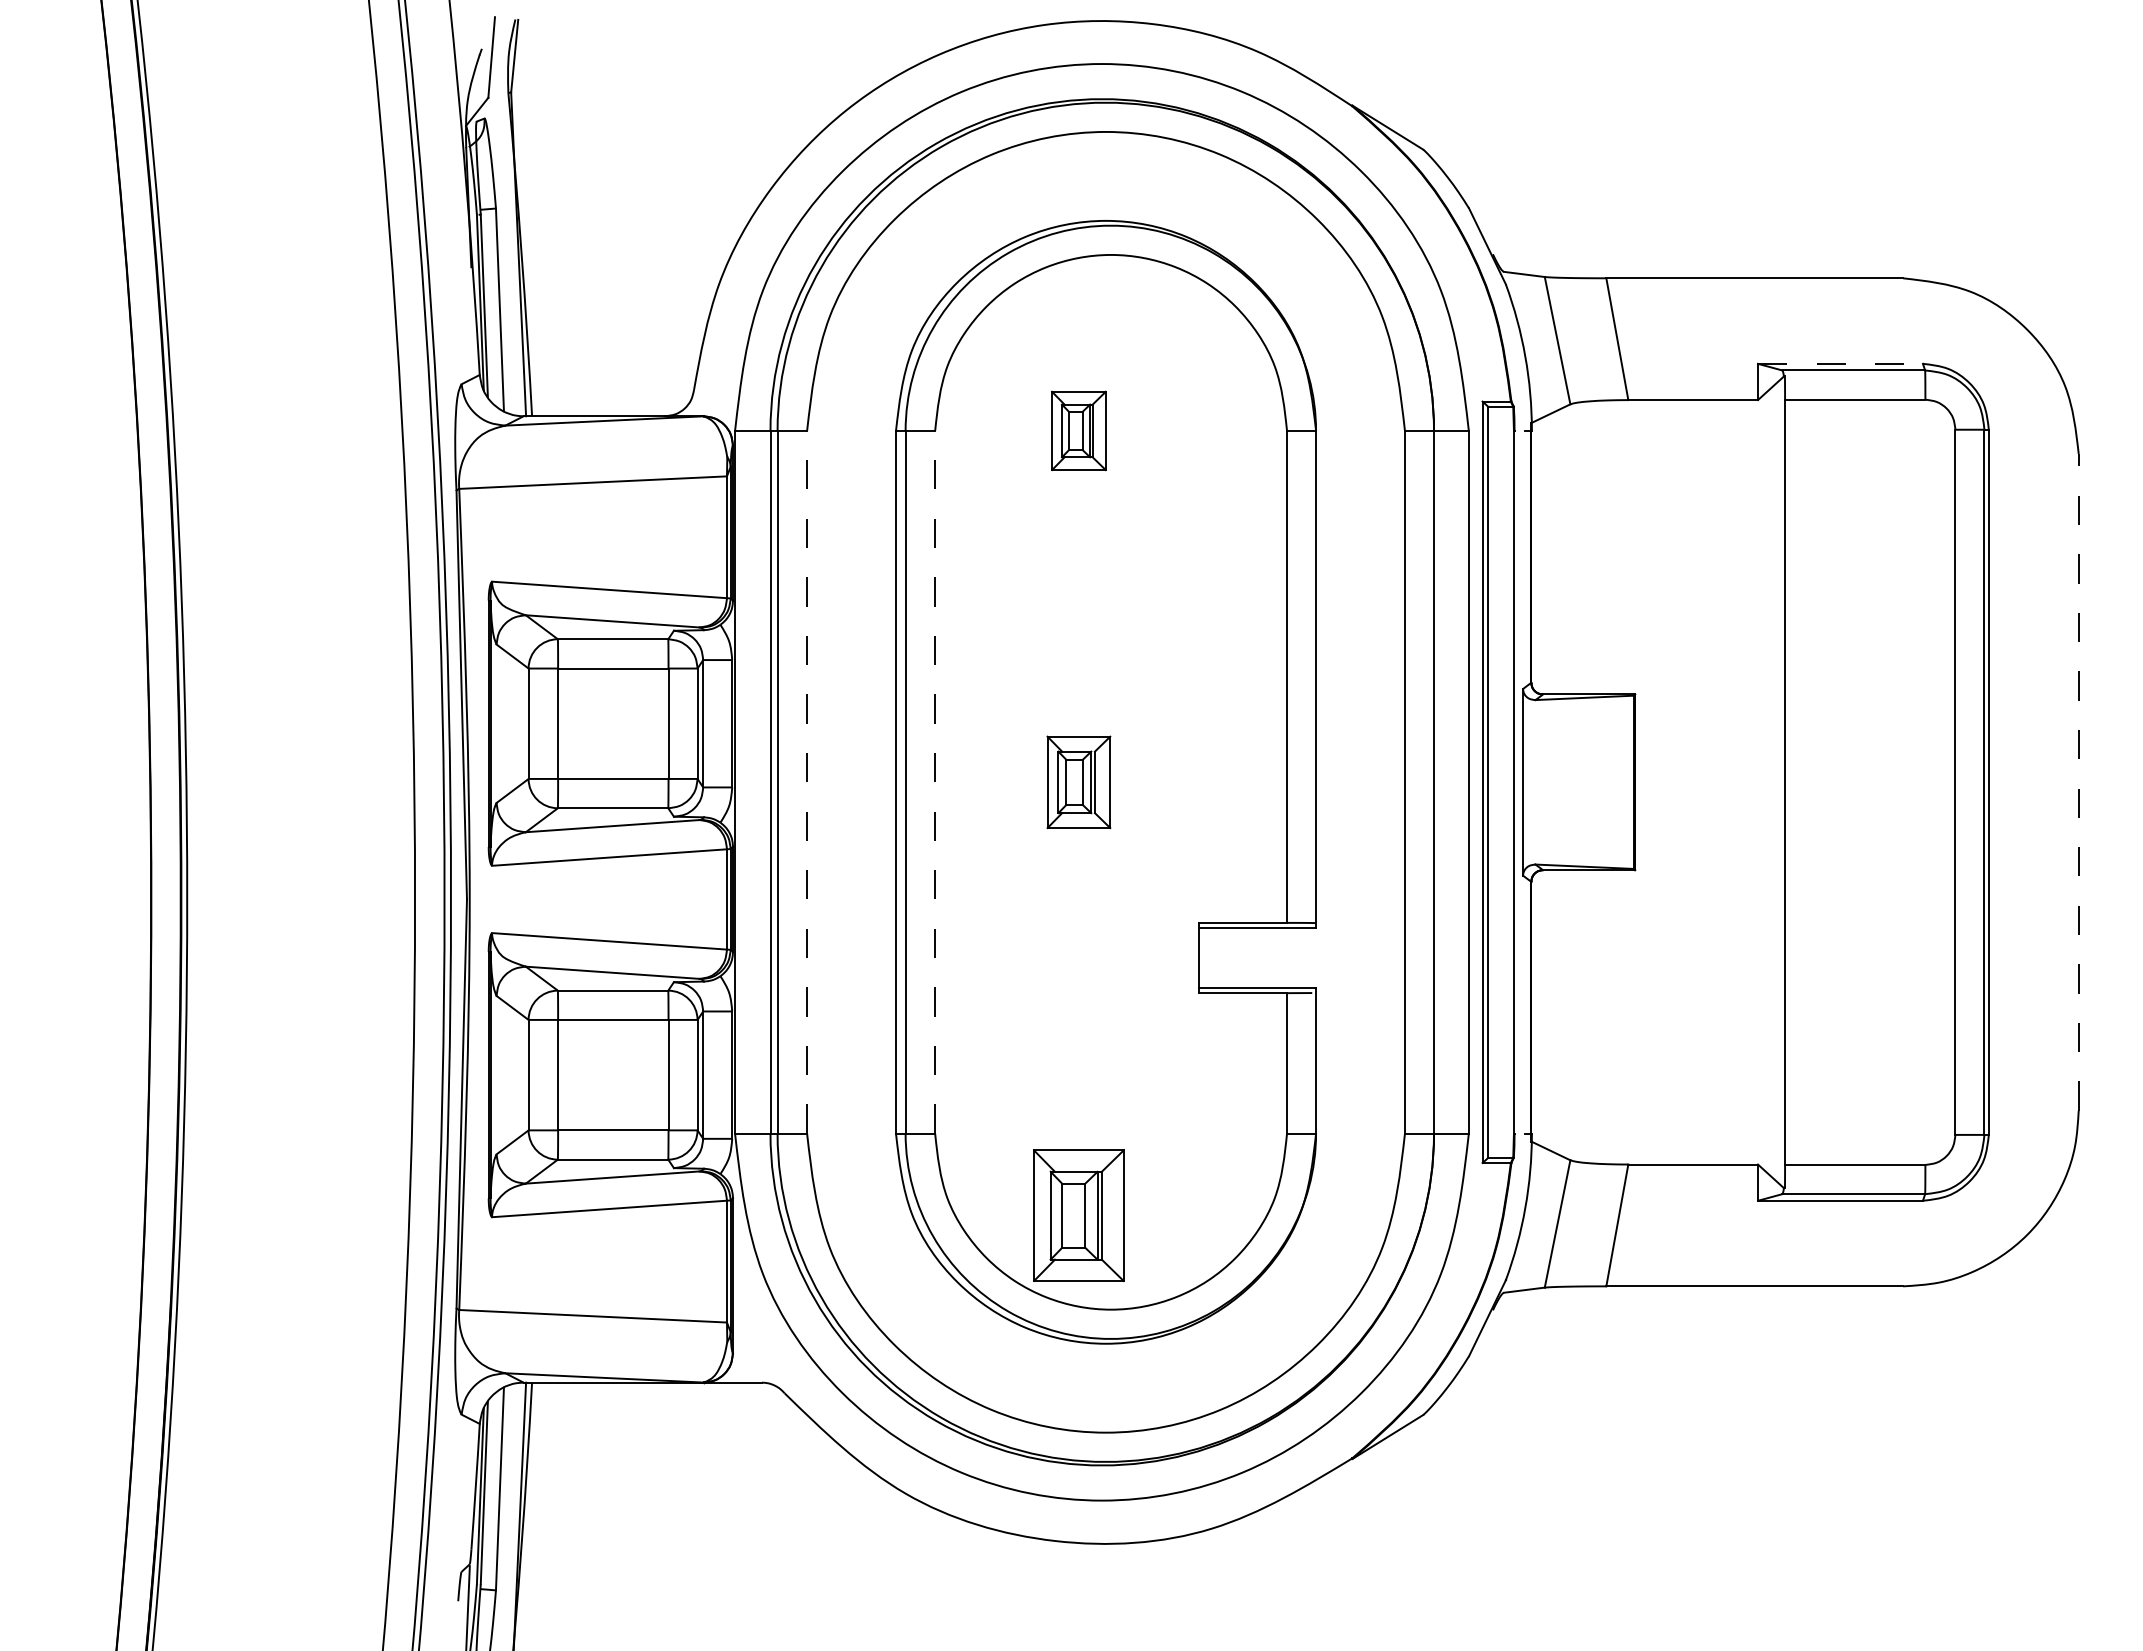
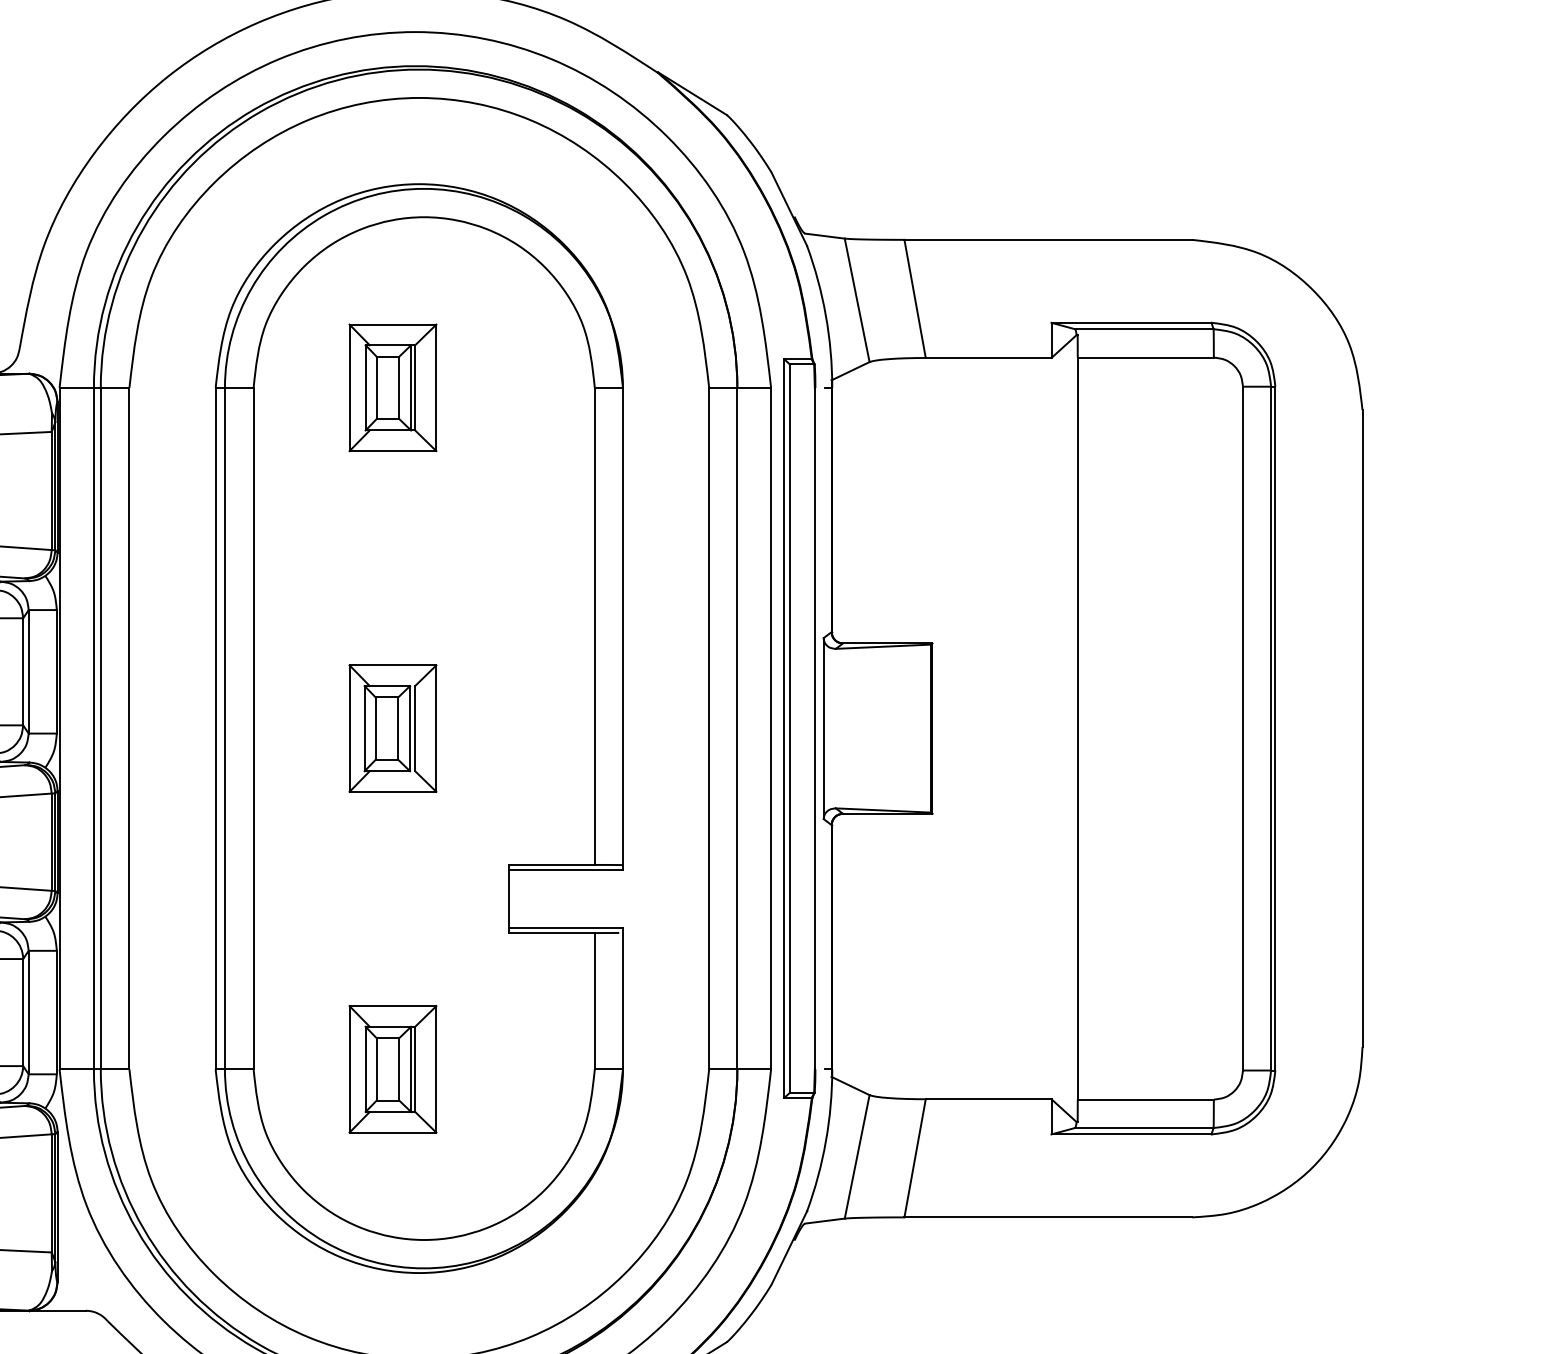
line: (1840, 363) -> (1131, 322), dashed -> solid
part: (1078, 430) -> (392, 387), size x1.67
line: (807, 781) -> (129, 727), dashed -> solid
line: (935, 781) -> (253, 727), dashed -> solid
line: (2078, 781) -> (1362, 727), dashed -> solid
part: (1078, 782) -> (392, 728), size x1.43
part: (1078, 1215) -> (392, 1069), moved

